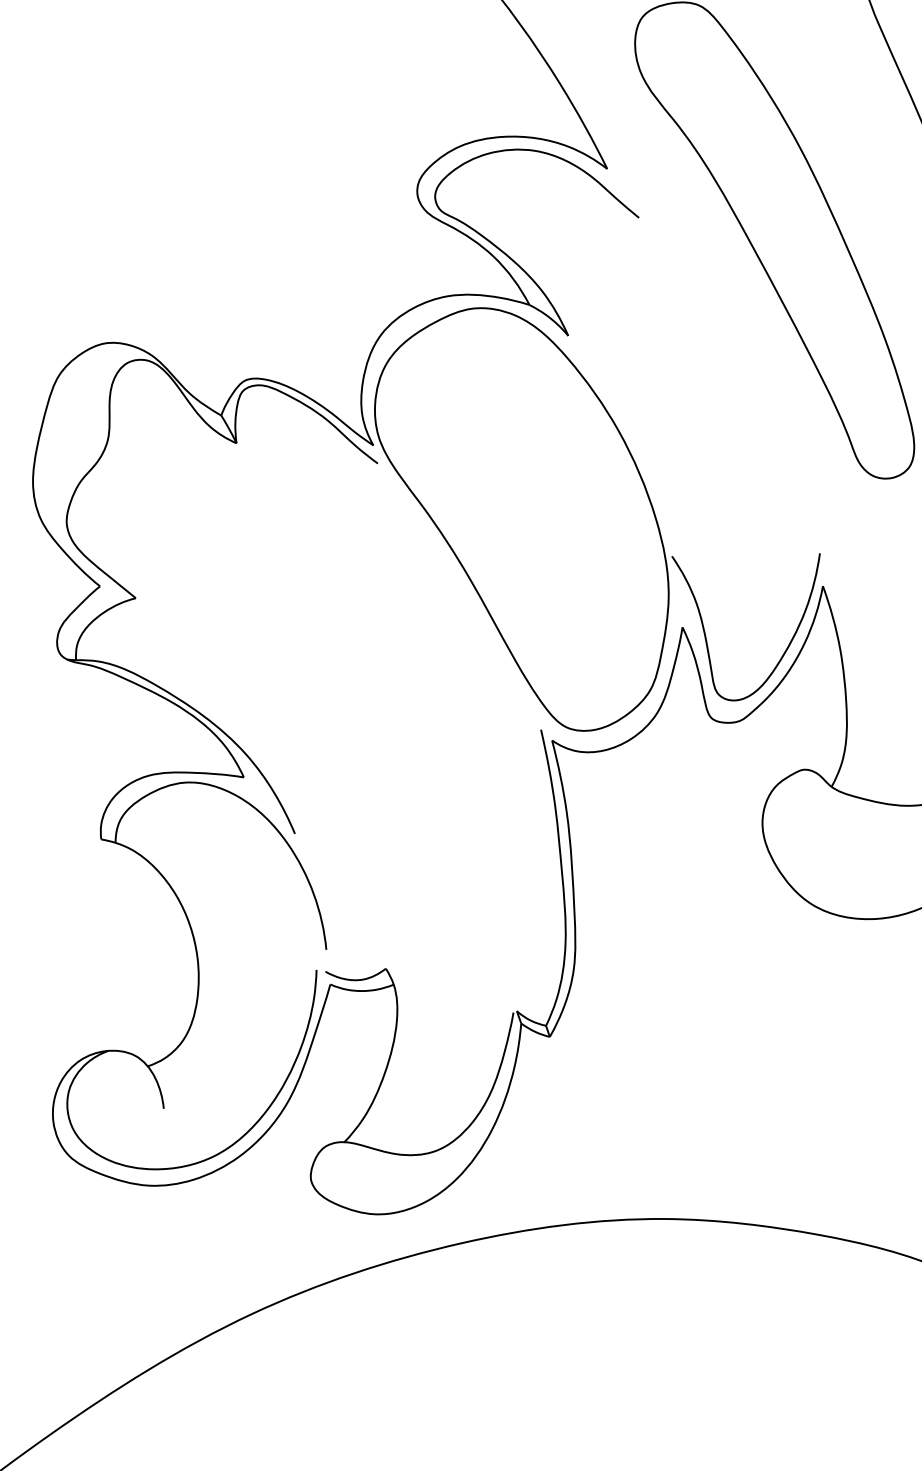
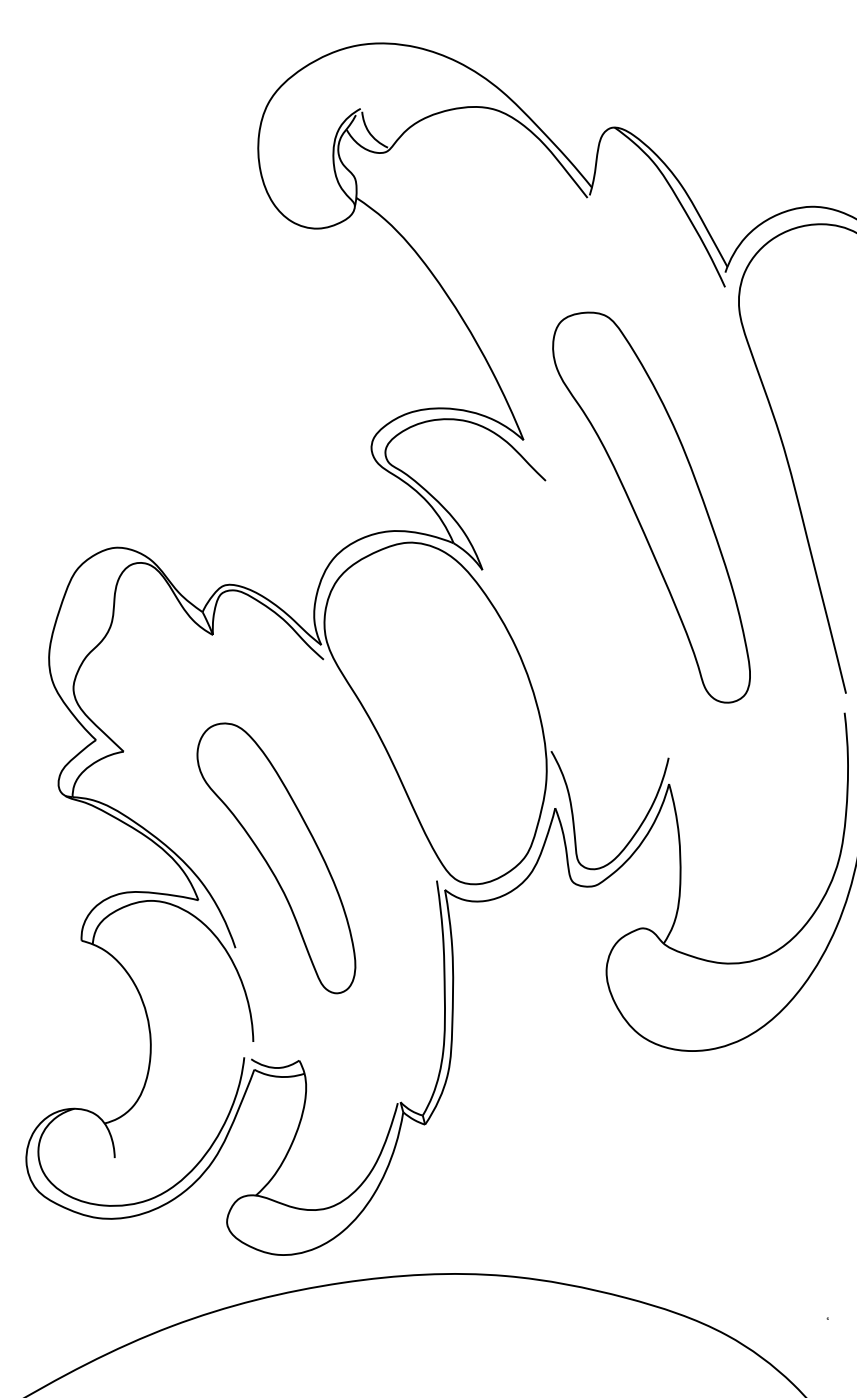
part: (337, 717) -> (276, 858), added

